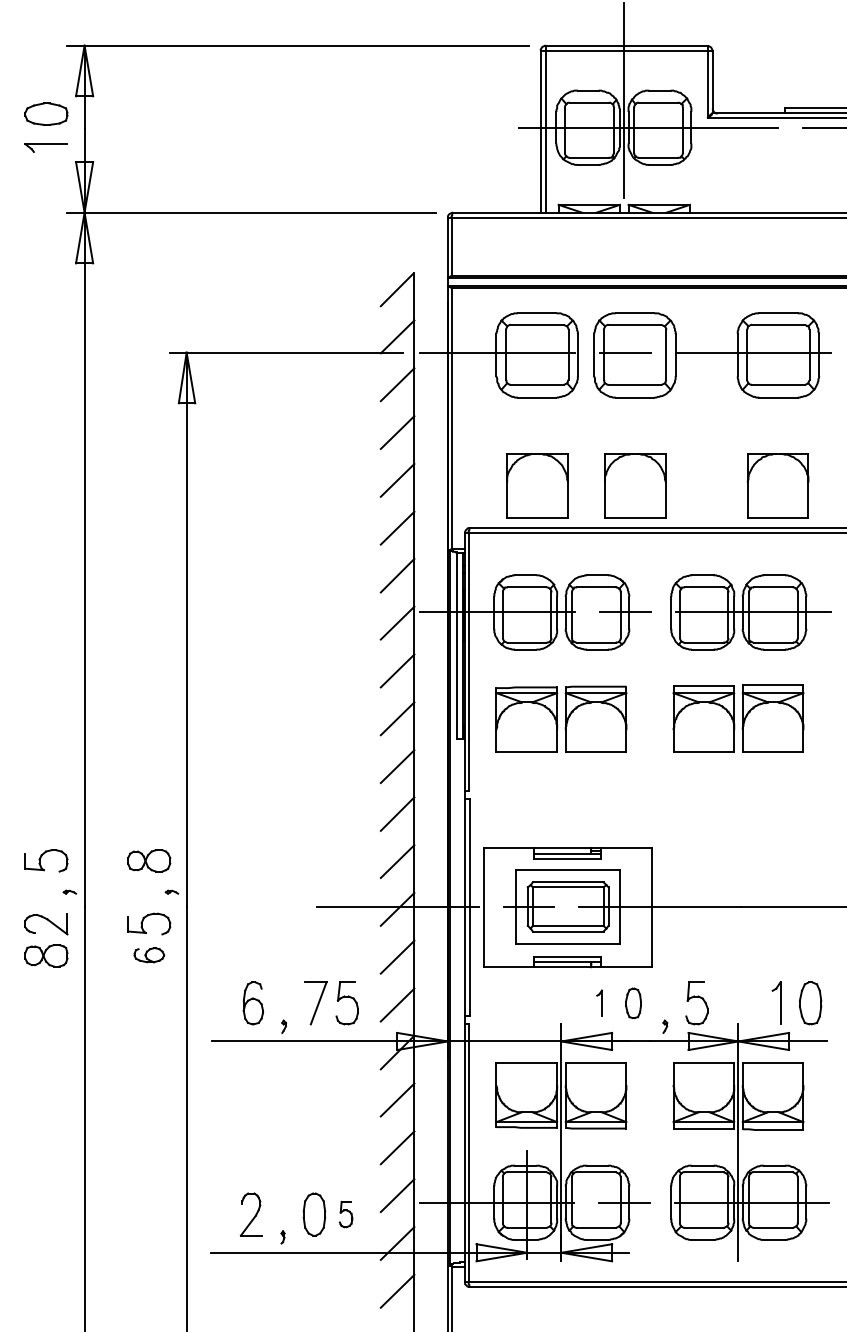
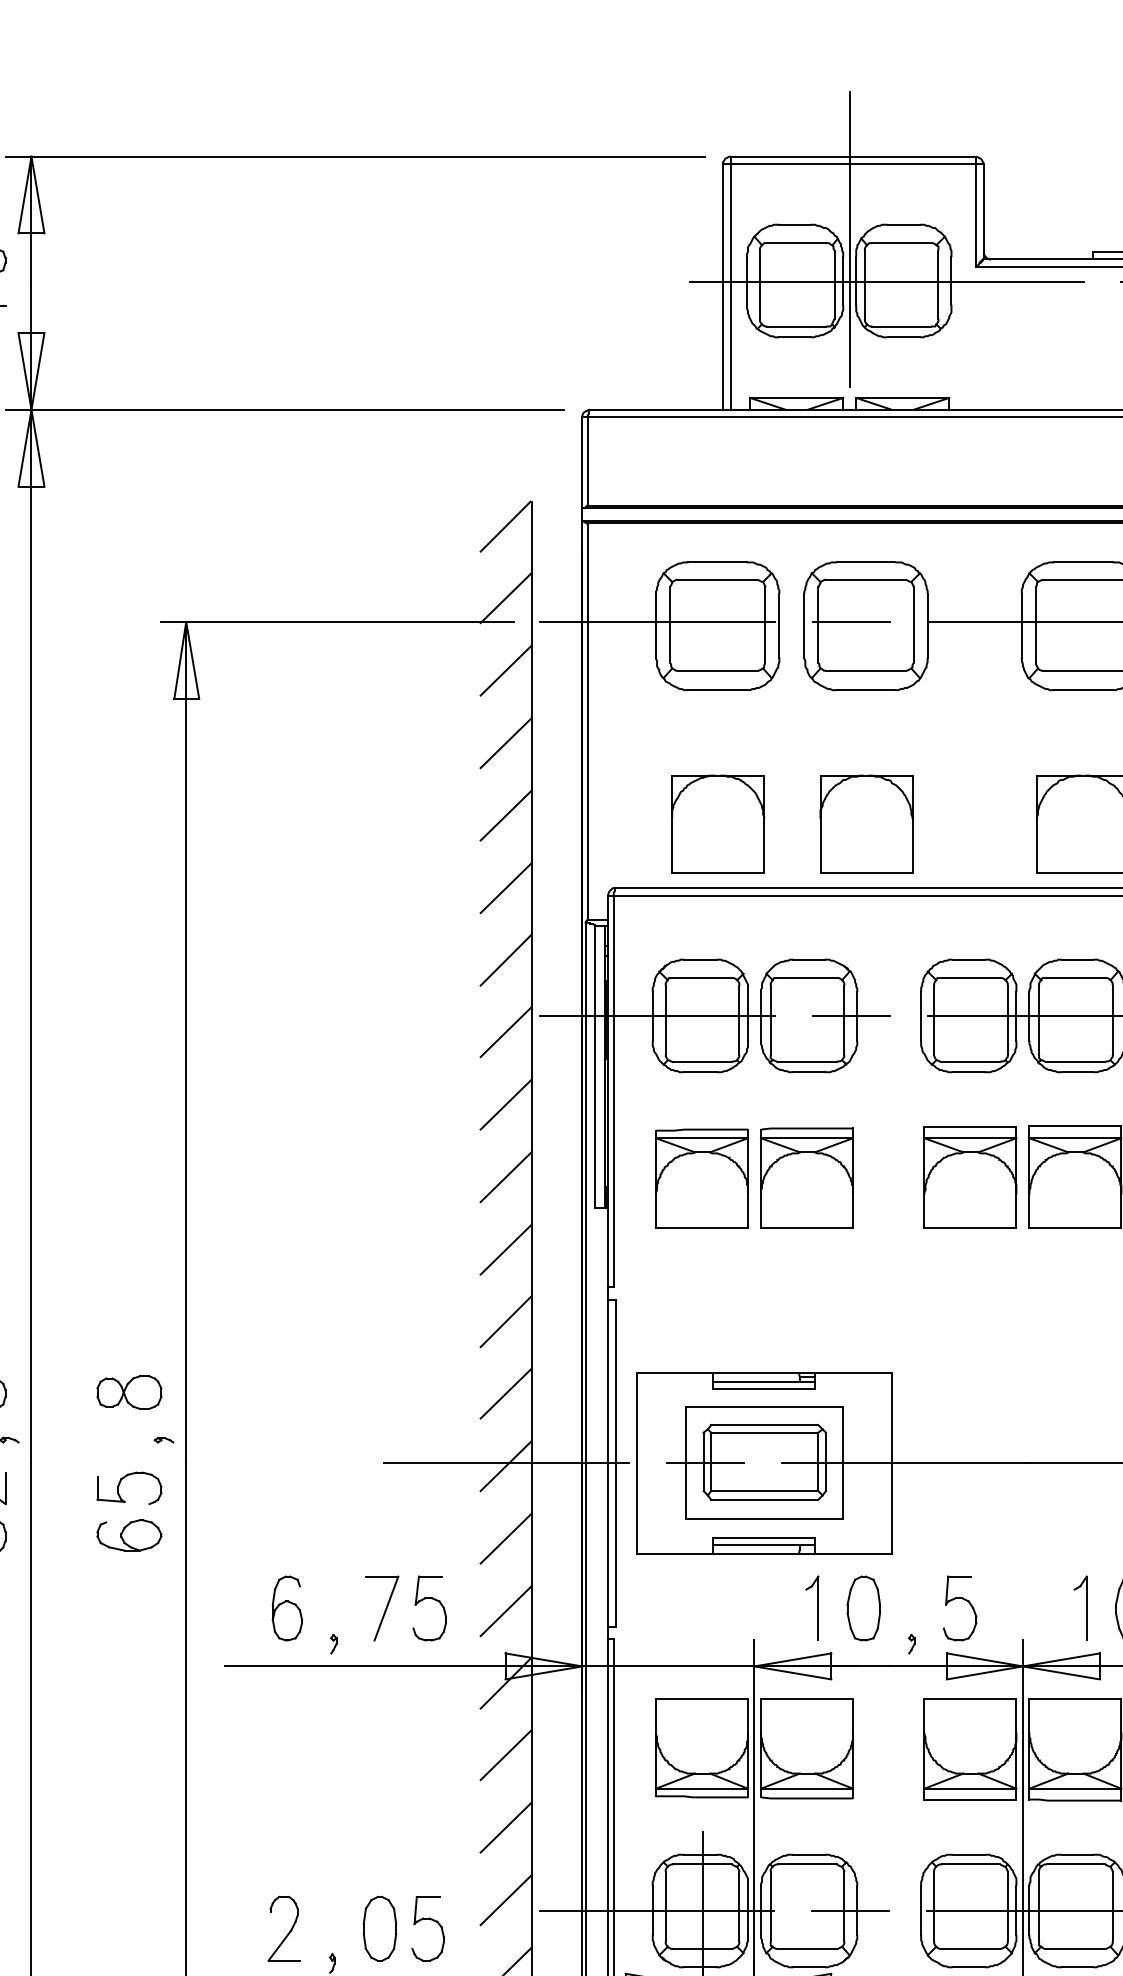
part: (149, 955) -> (129, 1536), size x1.43
part: (599, 1002) -> (812, 1607), size x1.67
part: (633, 1003) -> (863, 1608), size x1.43
part: (345, 1214) -> (427, 1928), size x1.67

